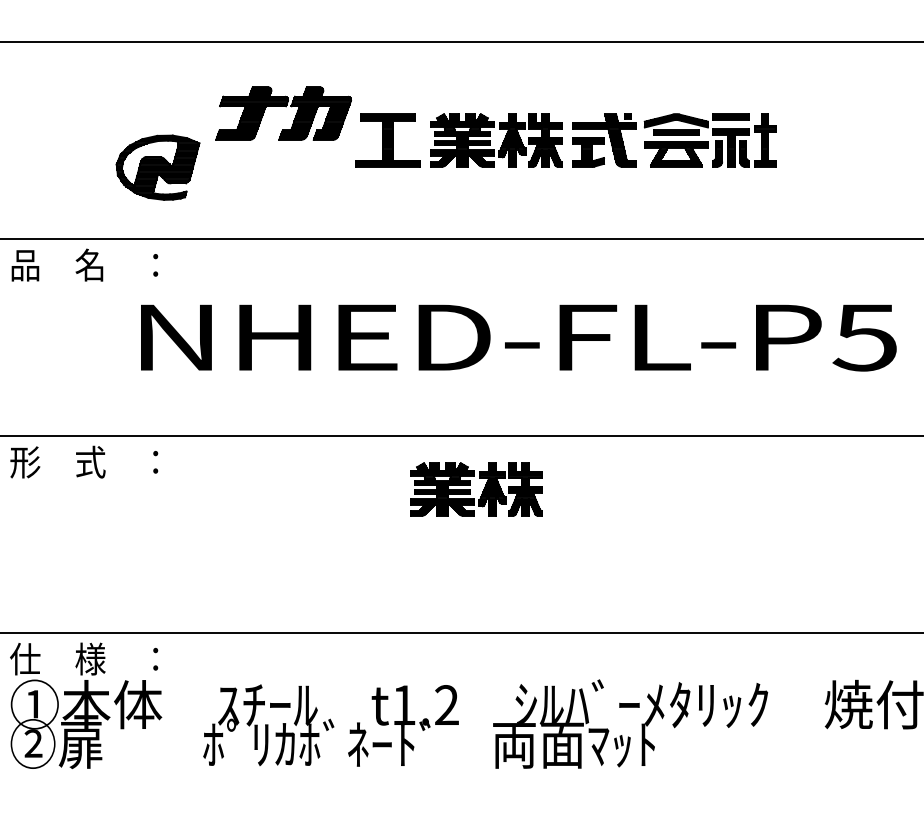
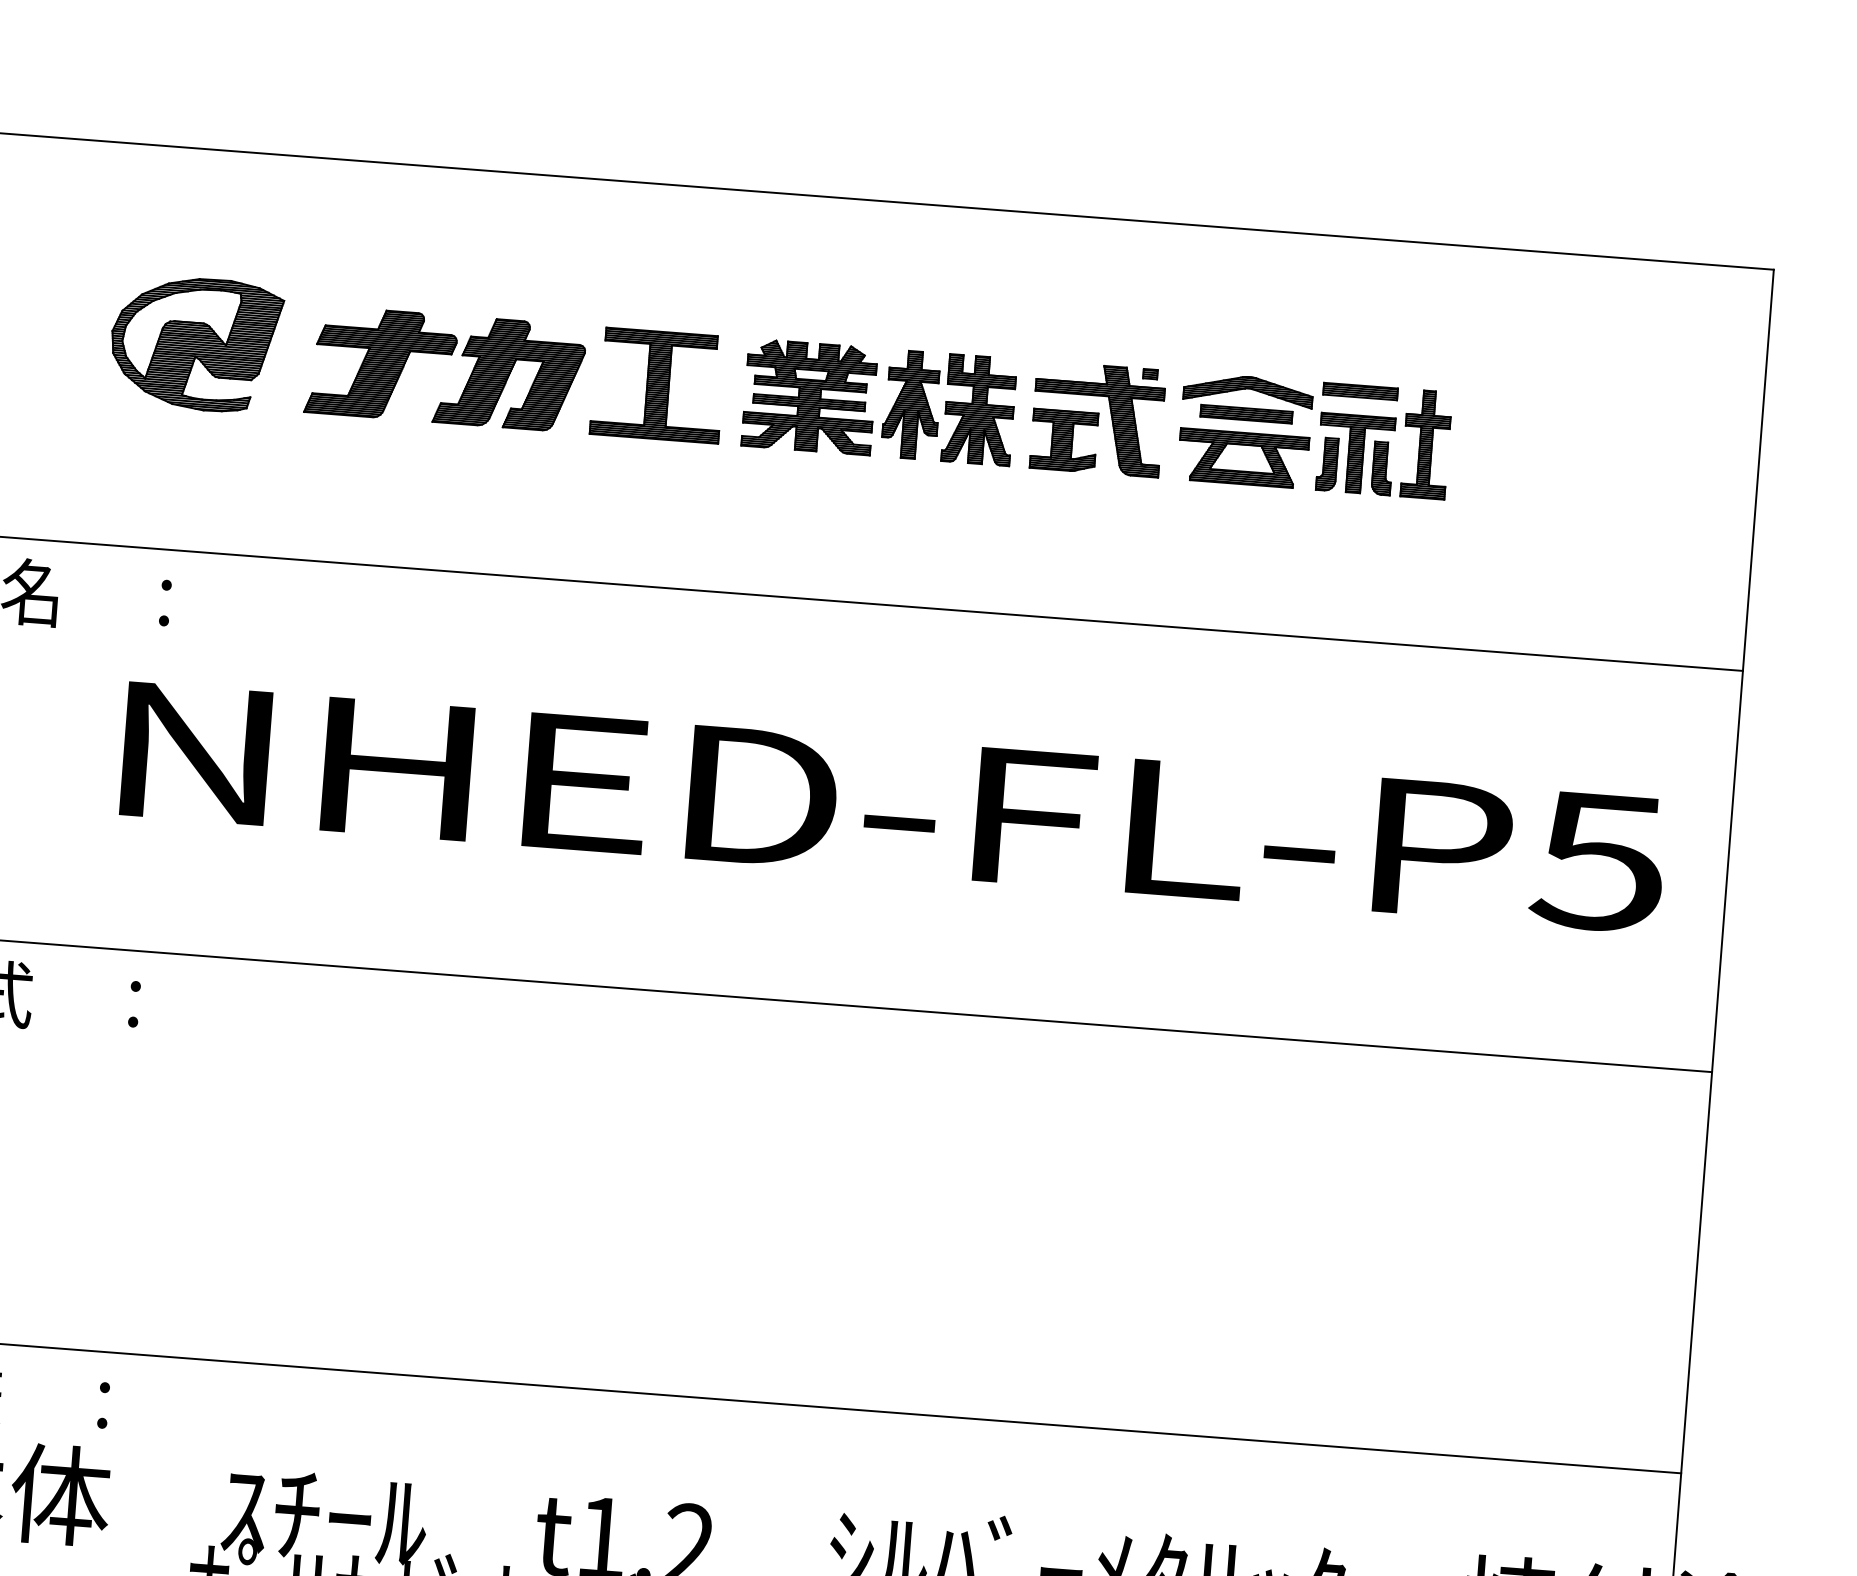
part: (286, 107) -> (452, 357), moved
part: (157, 167) -> (195, 343), moved
part: (476, 489) -> (783, 1109), removed

